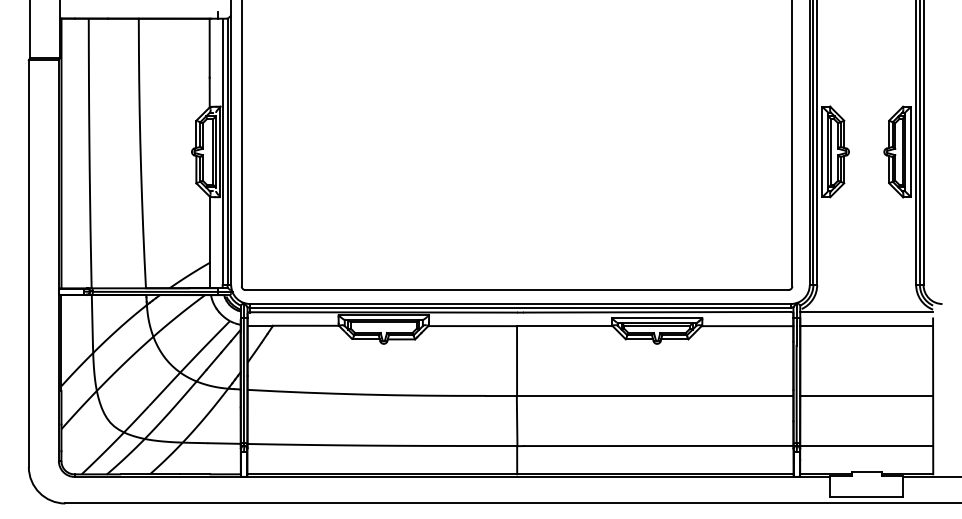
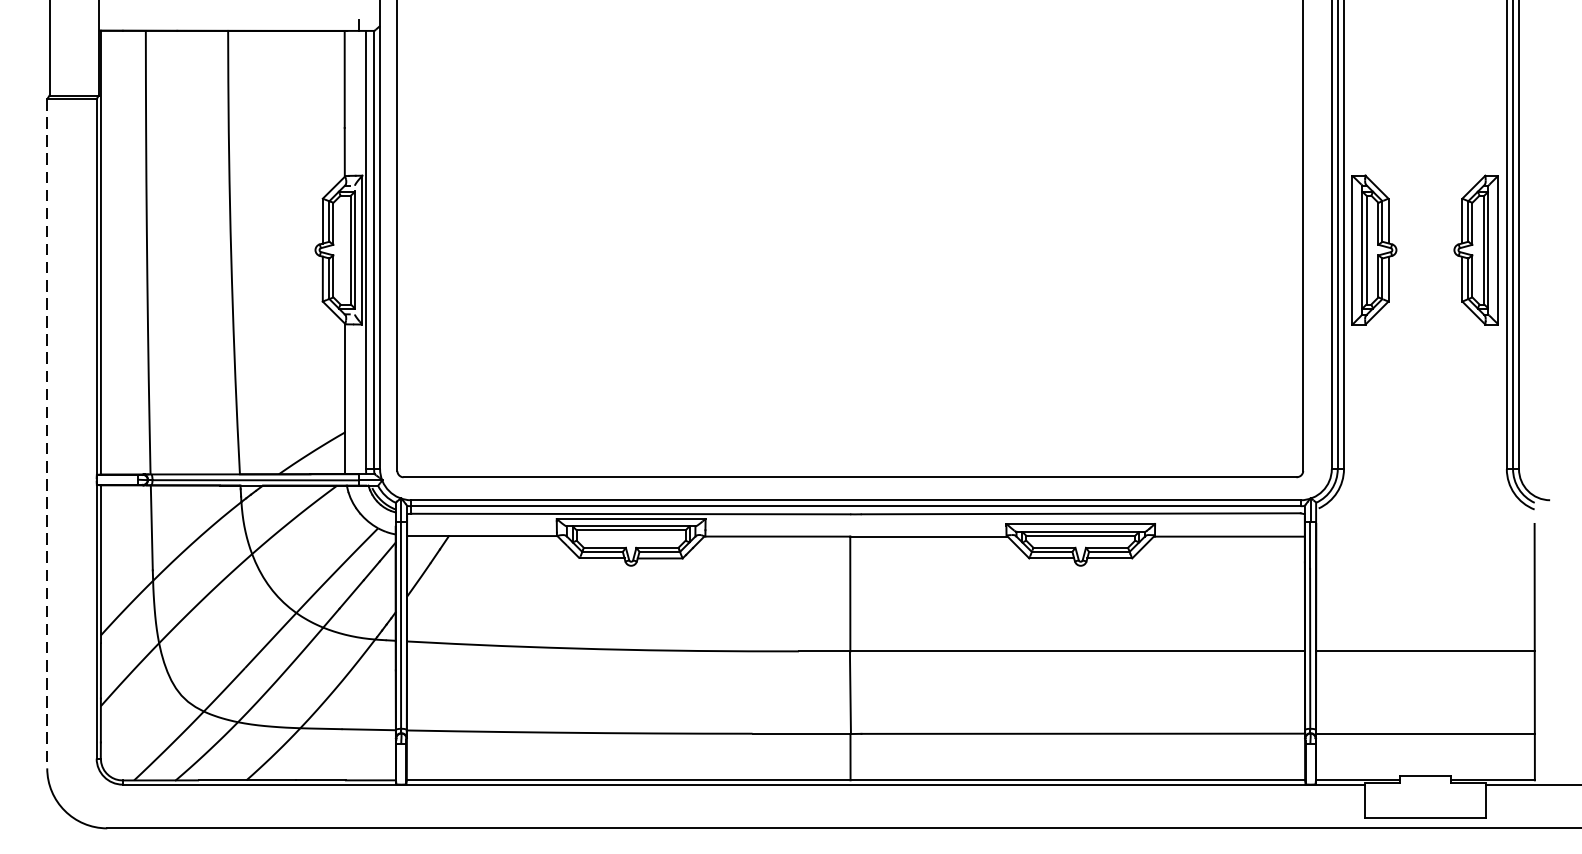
line: (28, 264) -> (46, 435), solid -> dashed
line: (866, 312) -> (1425, 514), removed
line: (866, 326) -> (1425, 537), removed

